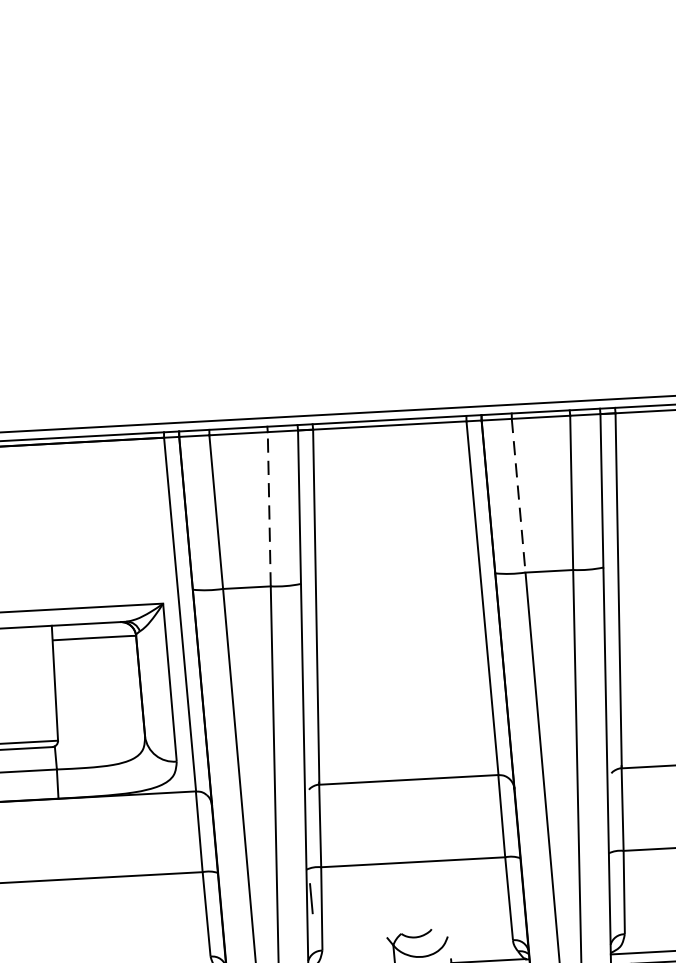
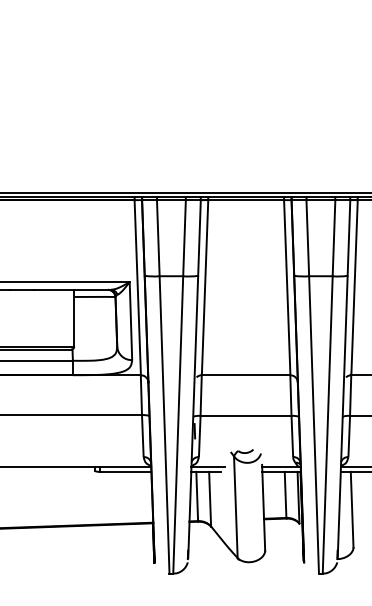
line: (518, 496) -> (307, 238), dashed -> solid
line: (269, 507) -> (184, 237), dashed -> solid

